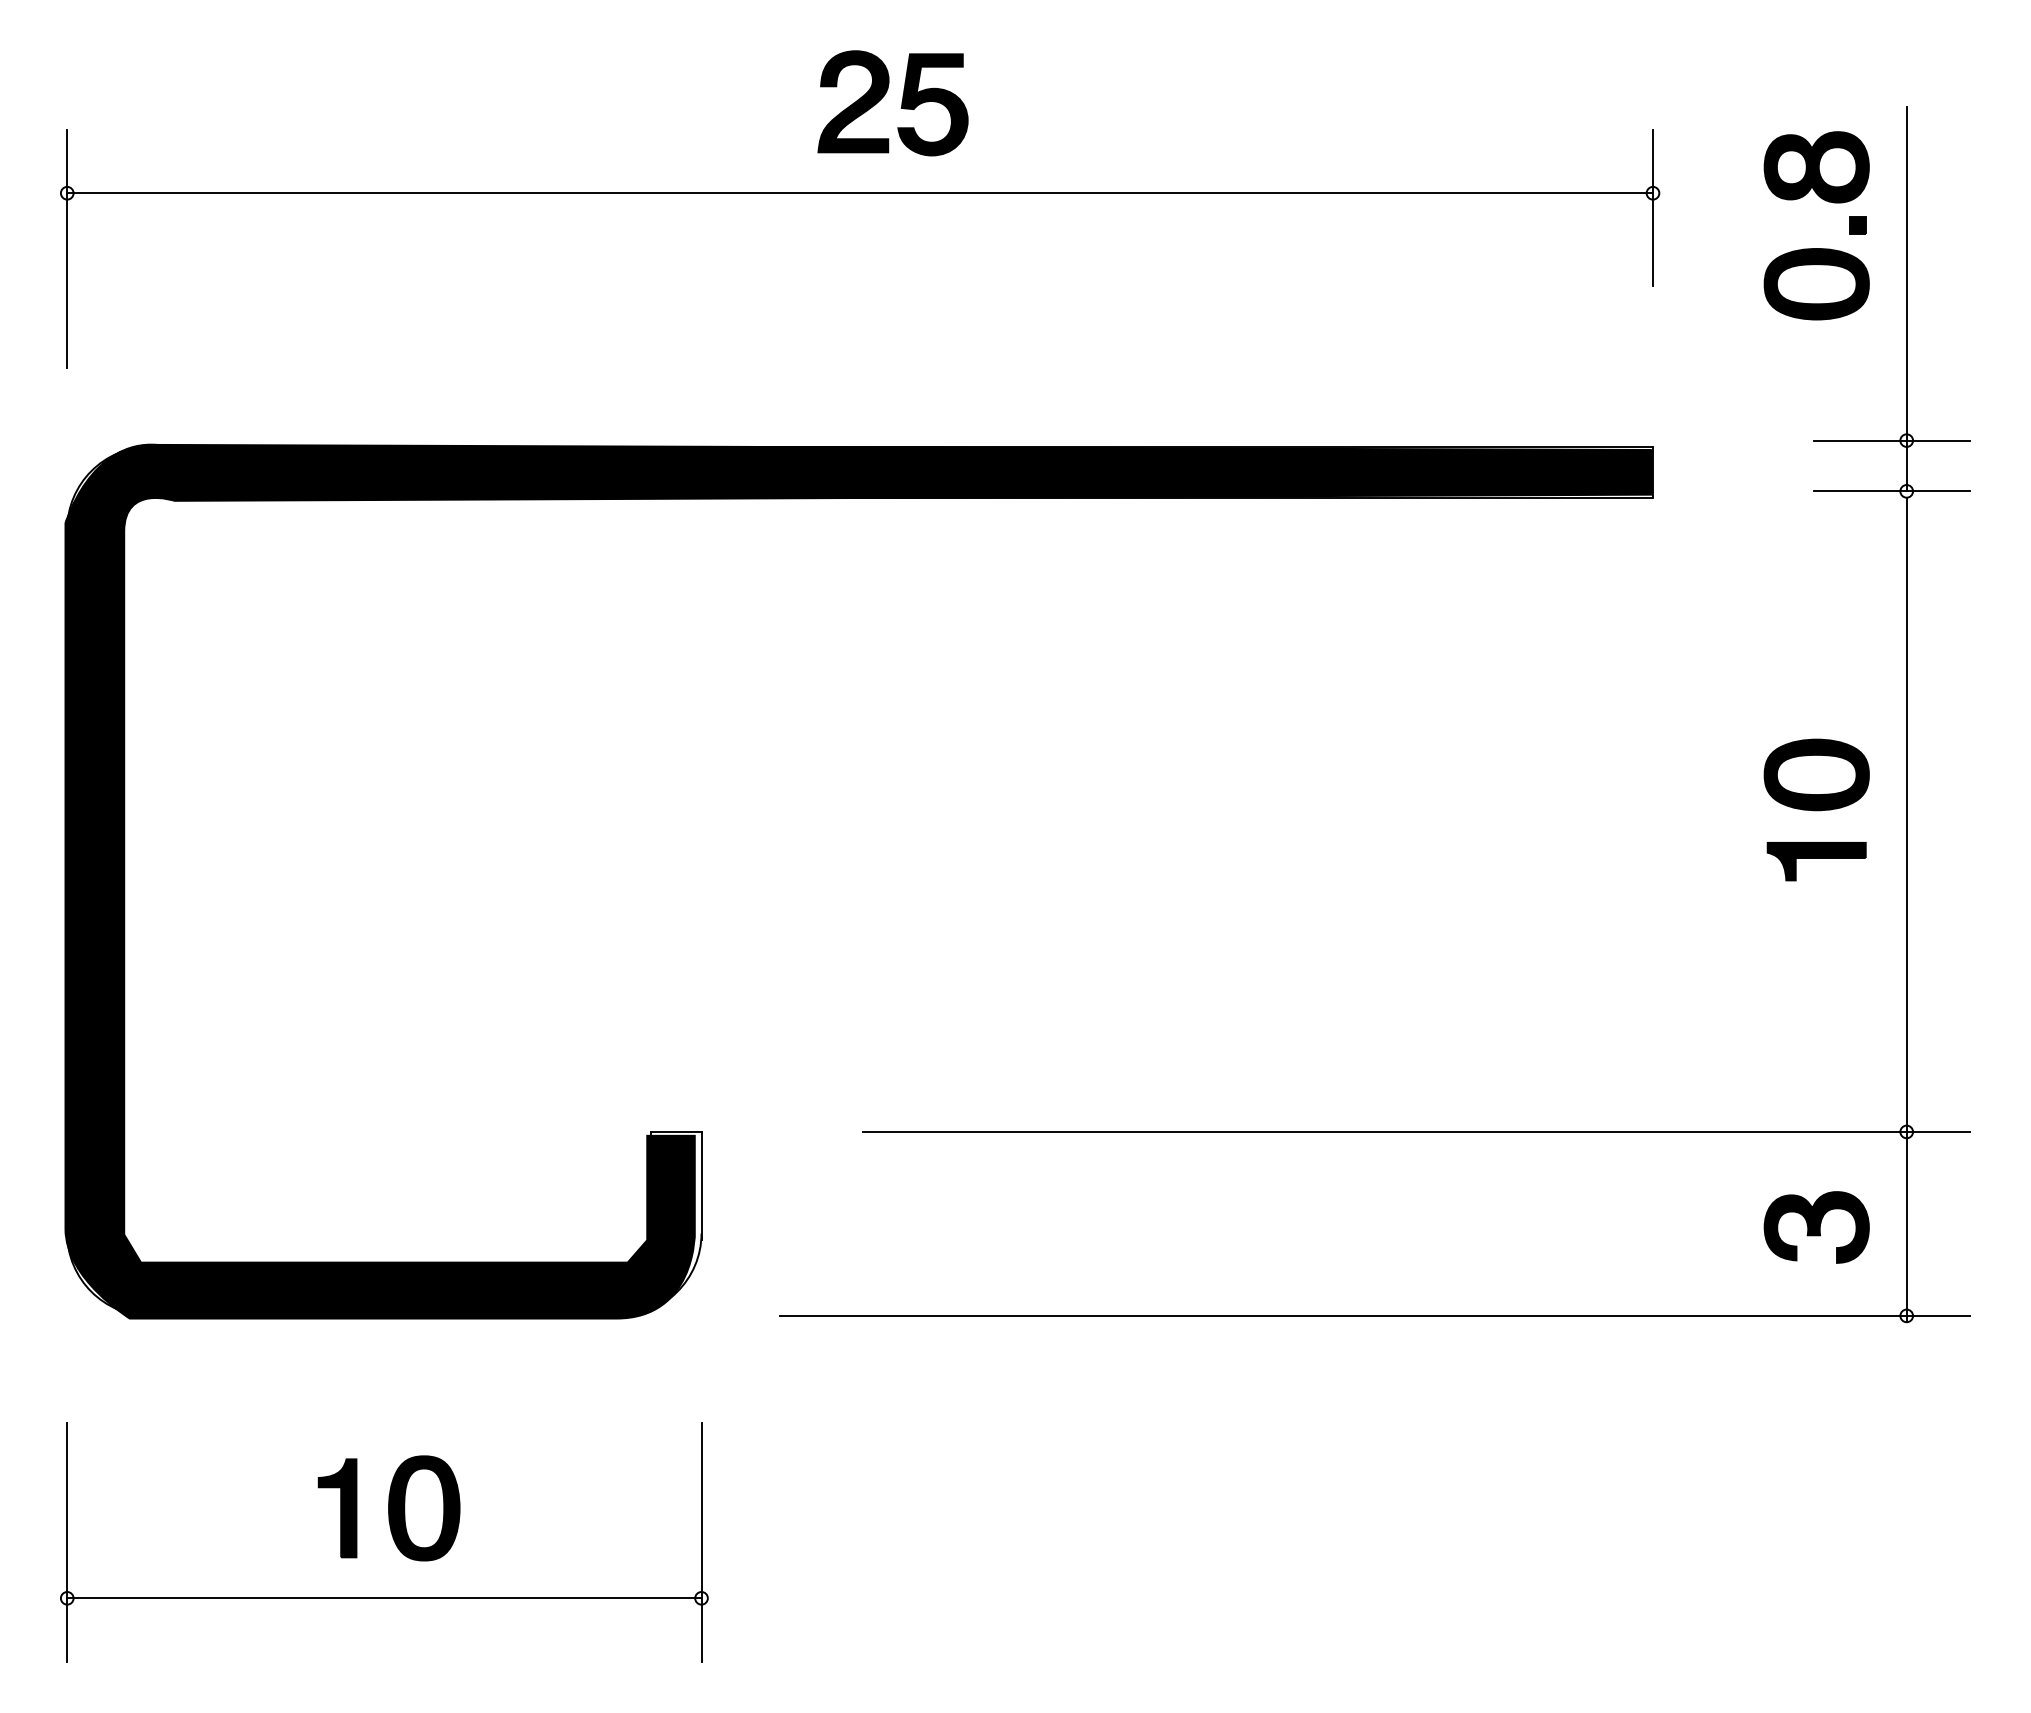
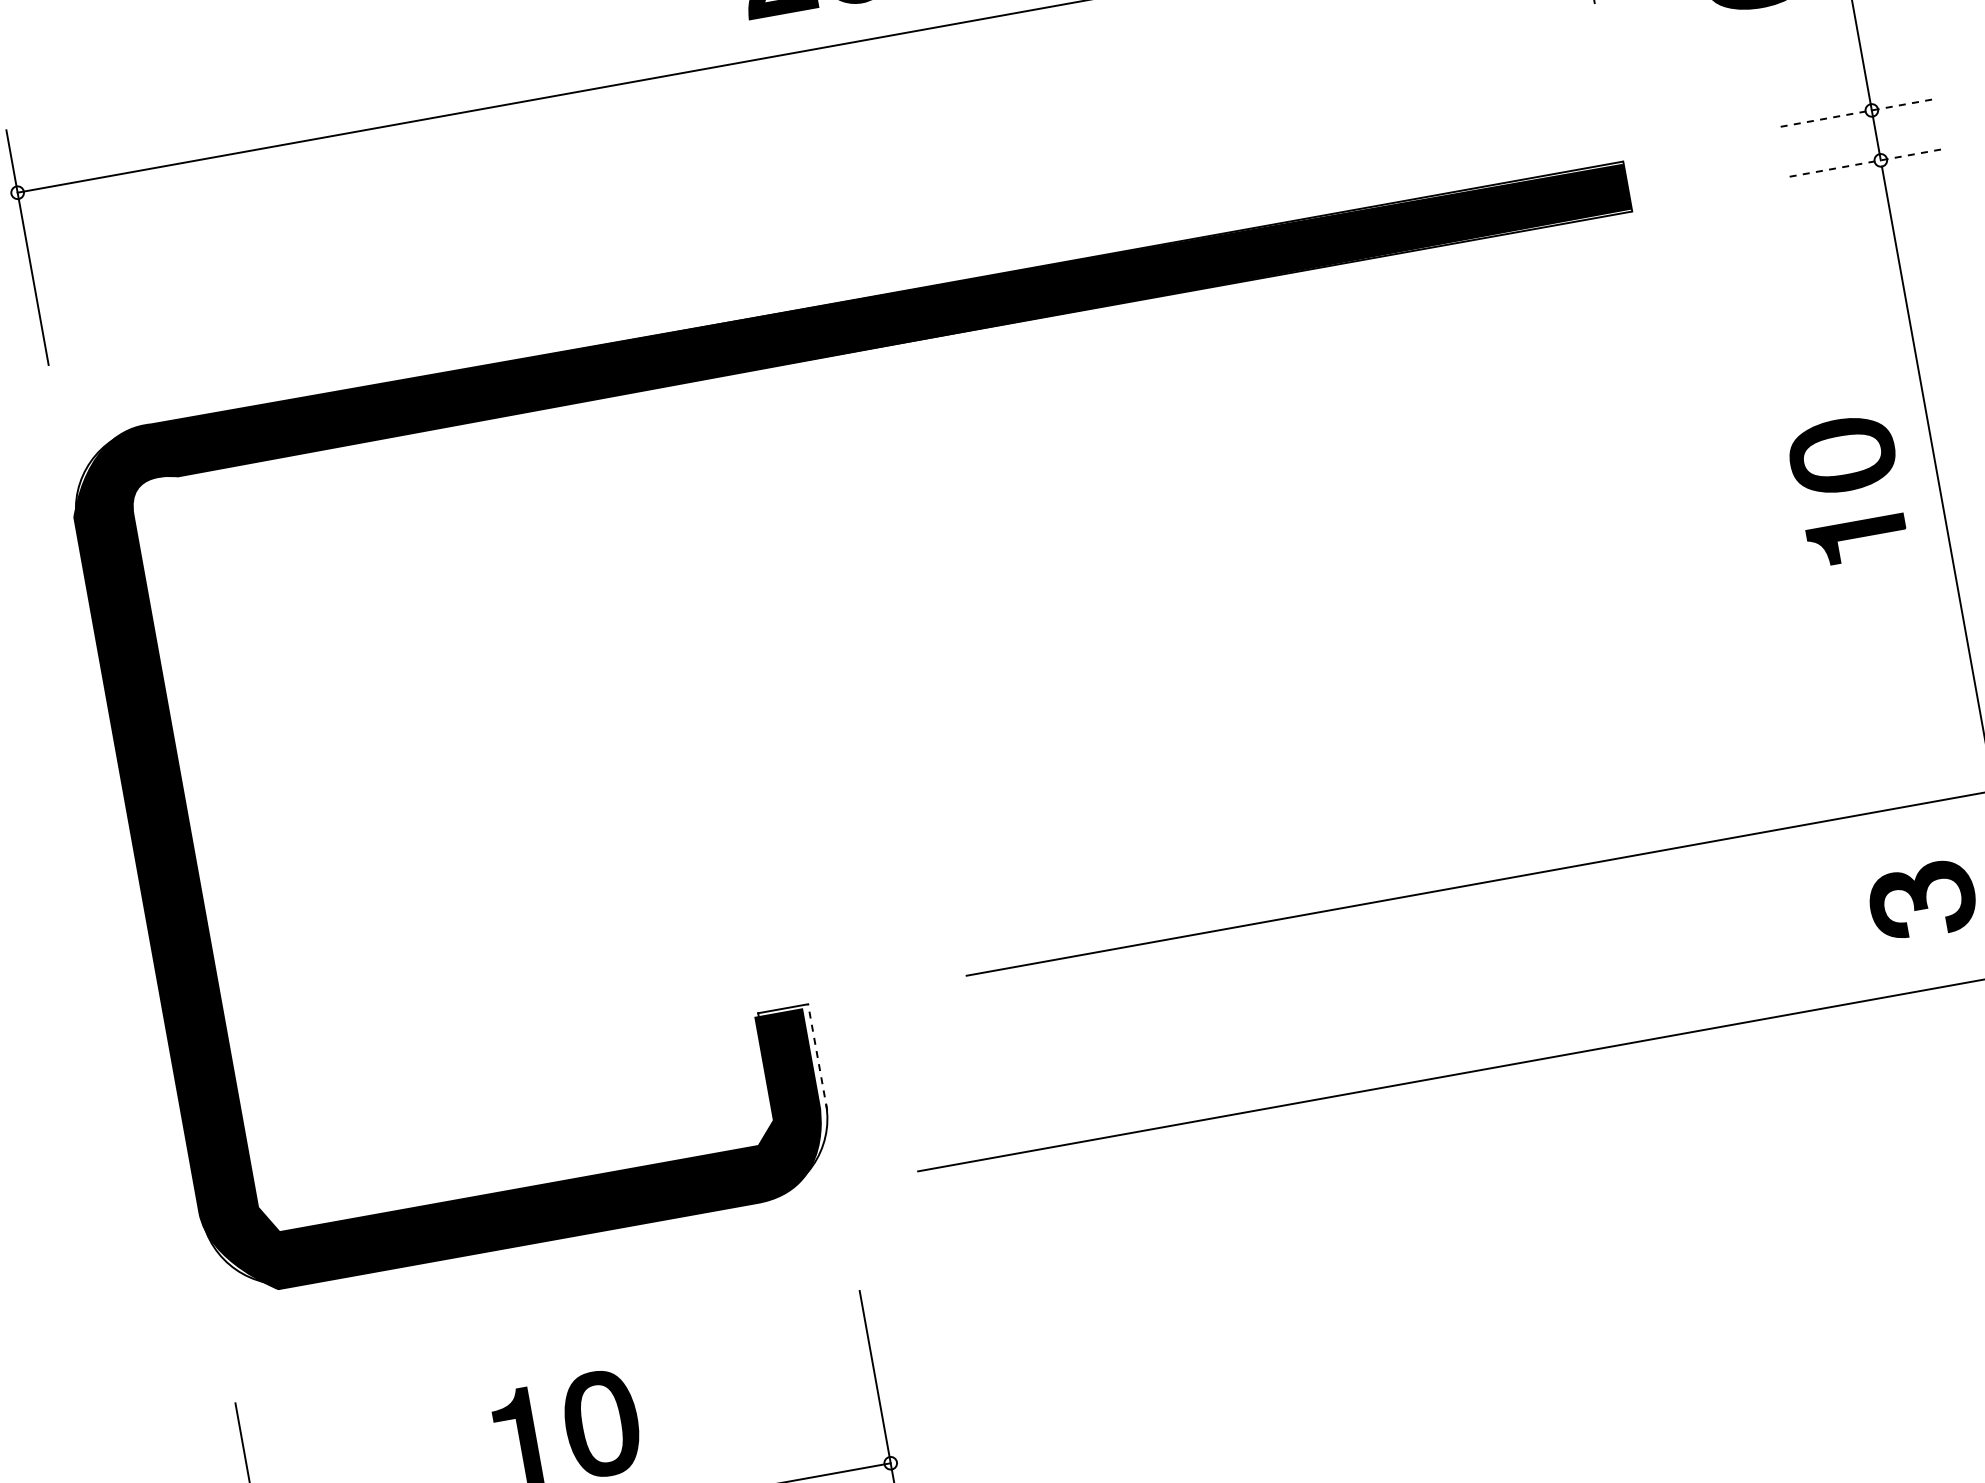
line: (1892, 440) -> (1857, 112), solid -> dashed
line: (1892, 491) -> (1866, 163), solid -> dashed
line: (701, 1185) -> (817, 1056), solid -> dashed

